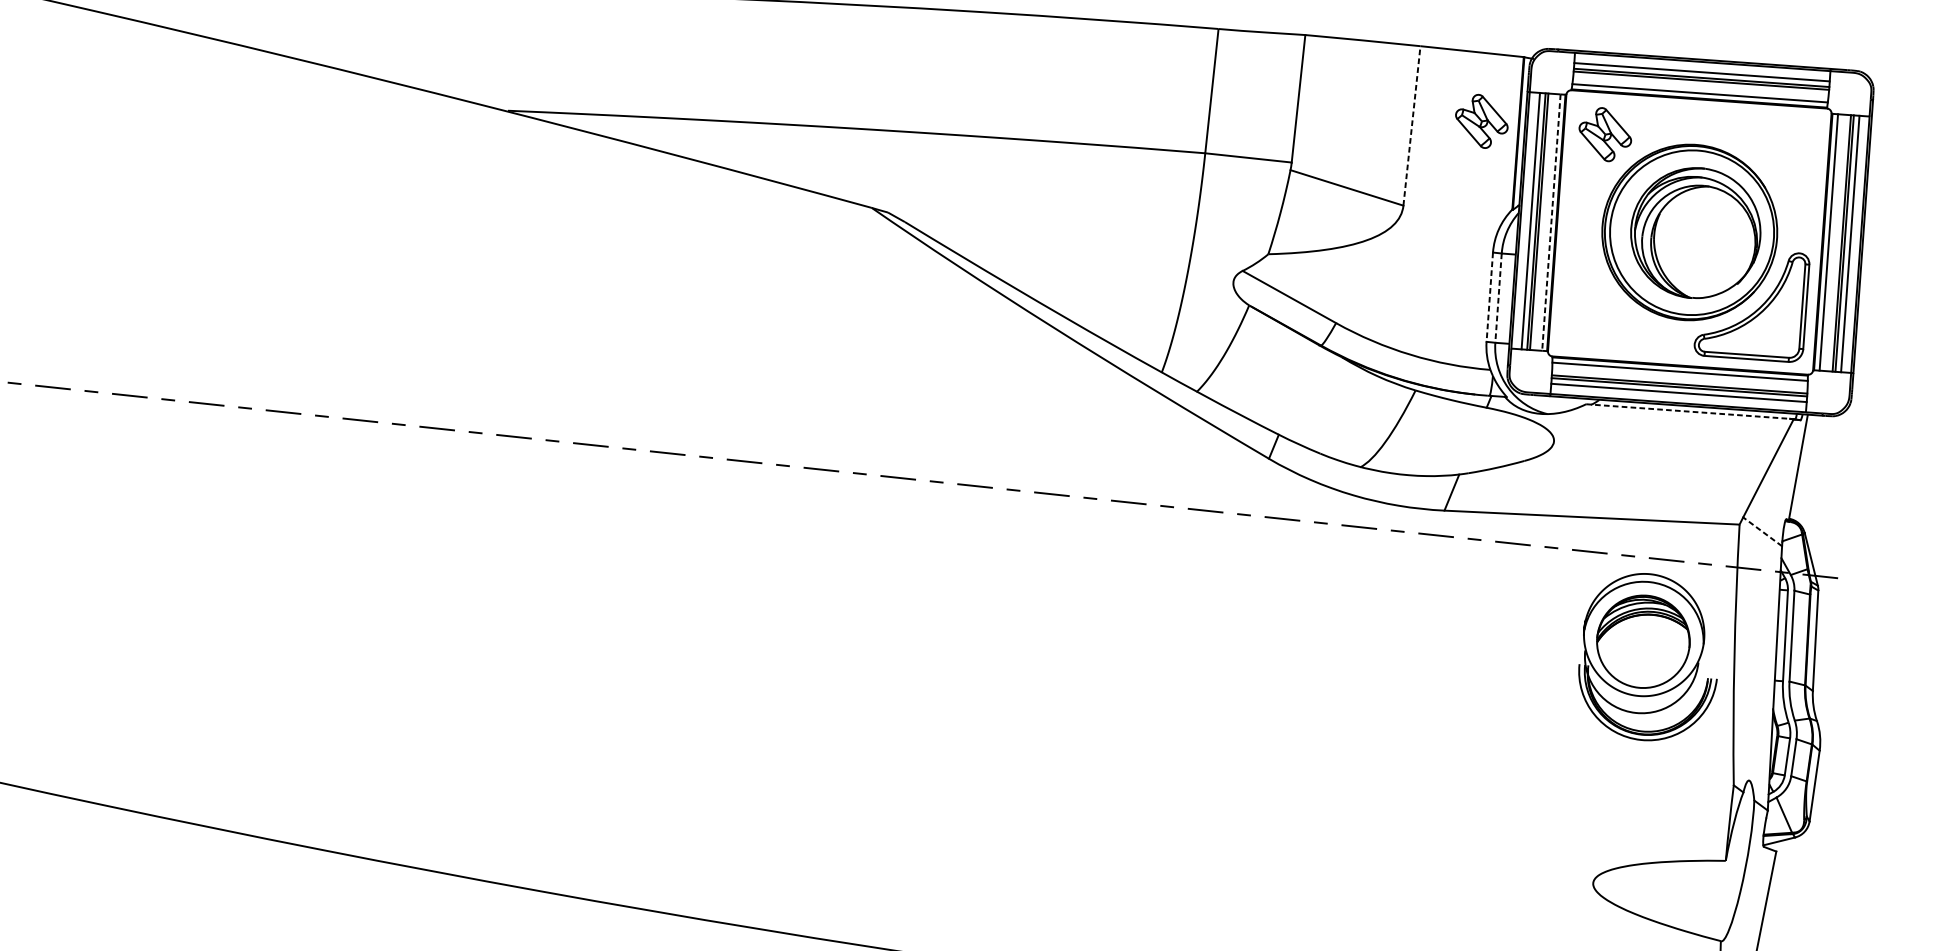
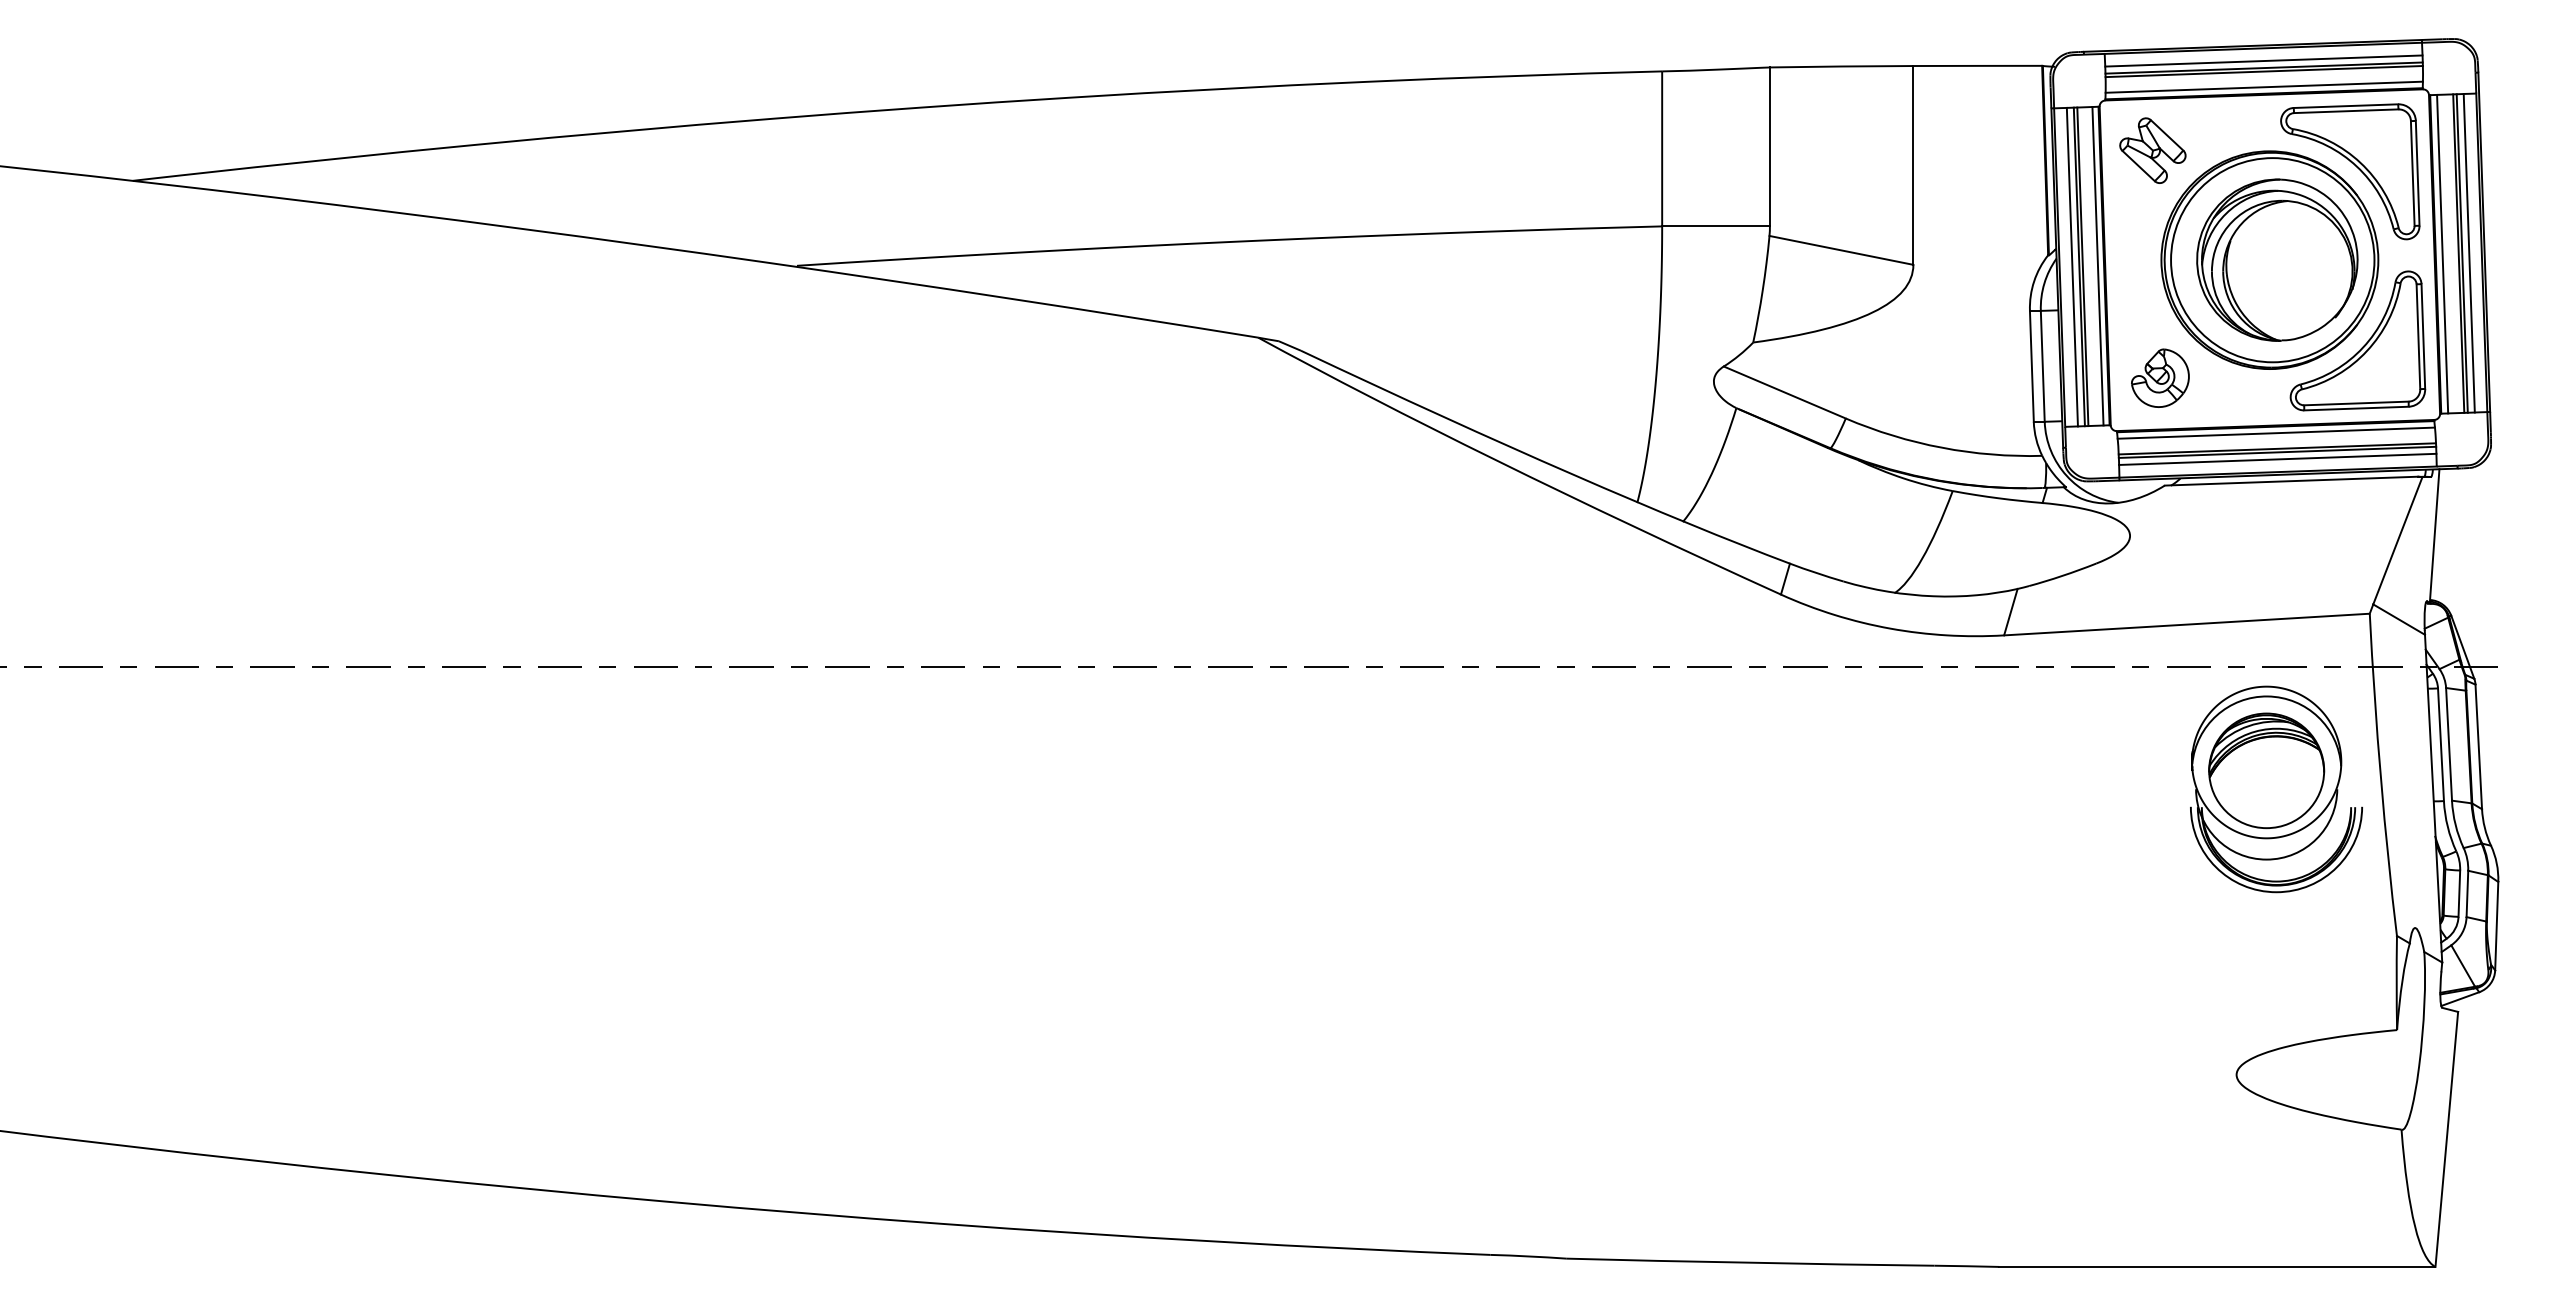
part: (1481, 121) -> (1998, 150), removed
line: (1412, 125) -> (1913, 164), dashed -> solid
part: (1766, 164) -> (2355, 166), added
line: (1551, 222) -> (2098, 266), dashed -> solid
line: (1489, 297) -> (2031, 366), dashed -> solid
line: (1498, 298) -> (2042, 366), dashed -> solid
part: (1592, 317) -> (2160, 377), added
line: (1688, 411) -> (2291, 481), dashed -> solid
line: (1762, 531) -> (2399, 619), dashed -> solid

